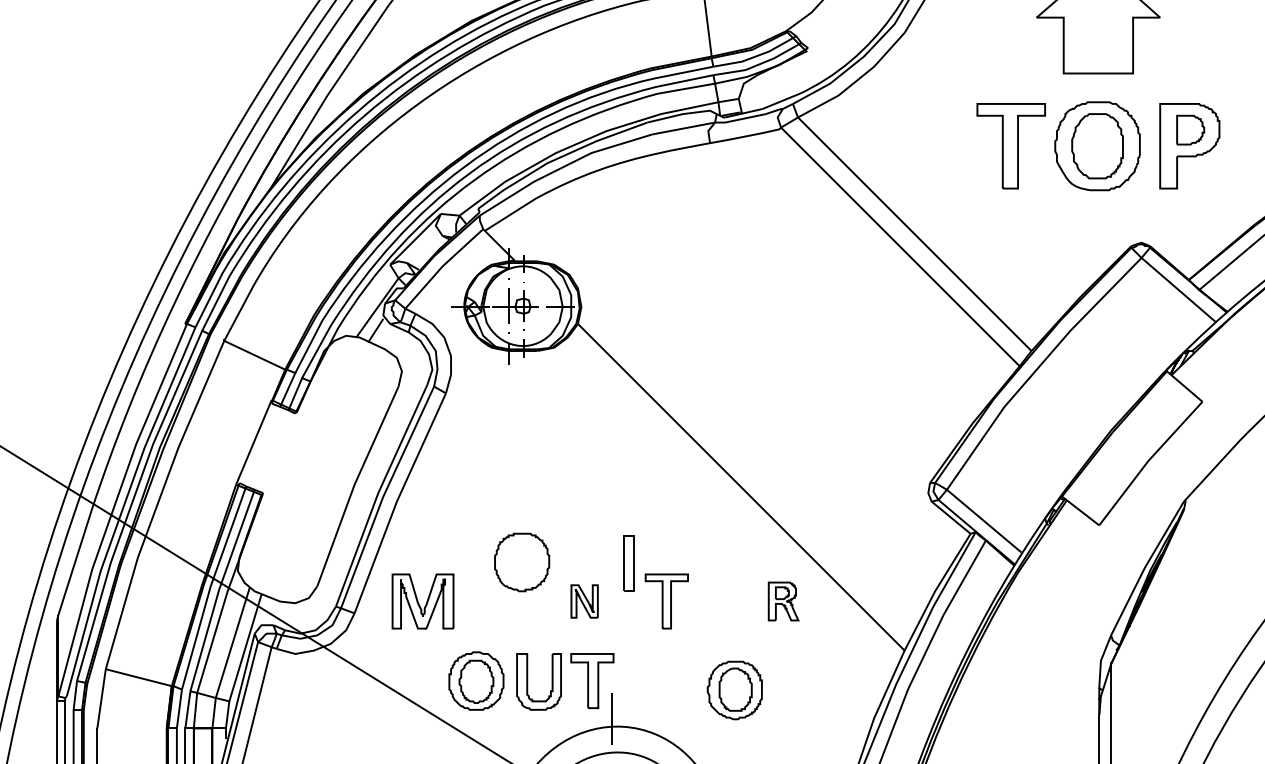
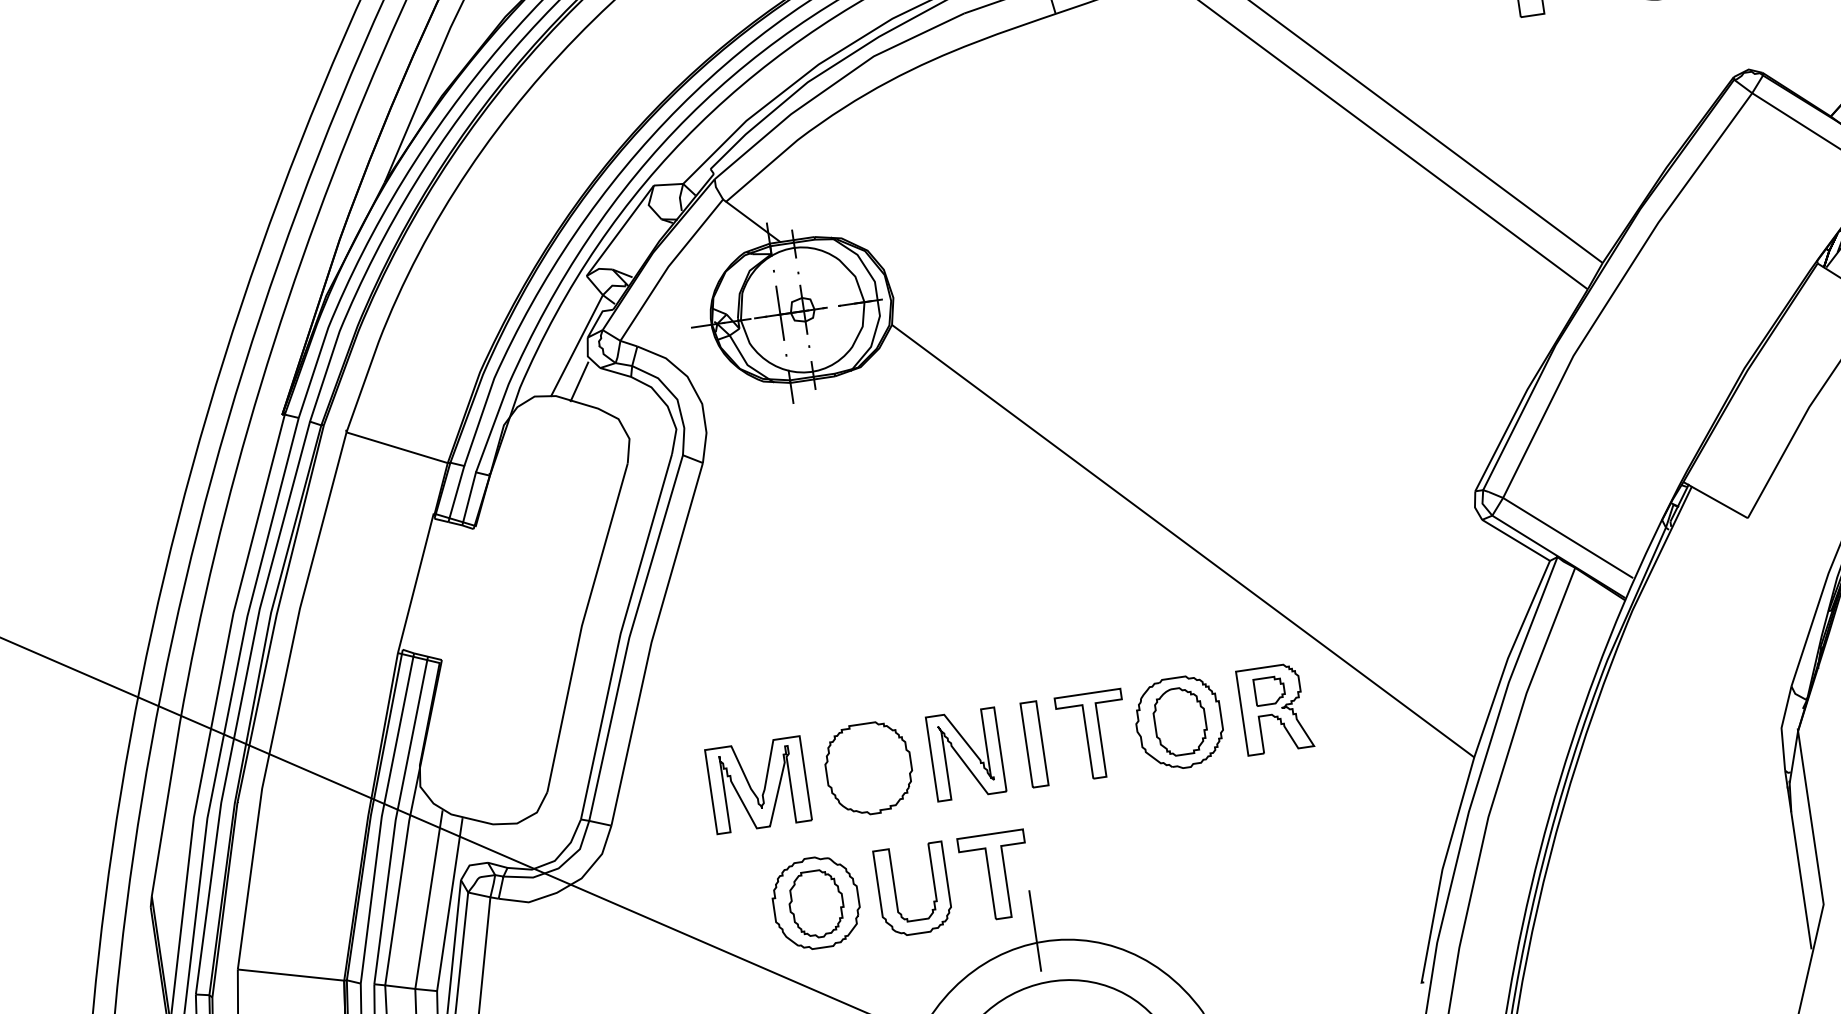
part: (522, 562) -> (869, 768), moved
part: (628, 563) -> (1034, 744), moved
part: (422, 601) -> (757, 785), moved
part: (584, 601) -> (965, 754), size x1.67
part: (783, 601) -> (1274, 708), size x1.43
part: (734, 690) -> (1178, 723), moved

